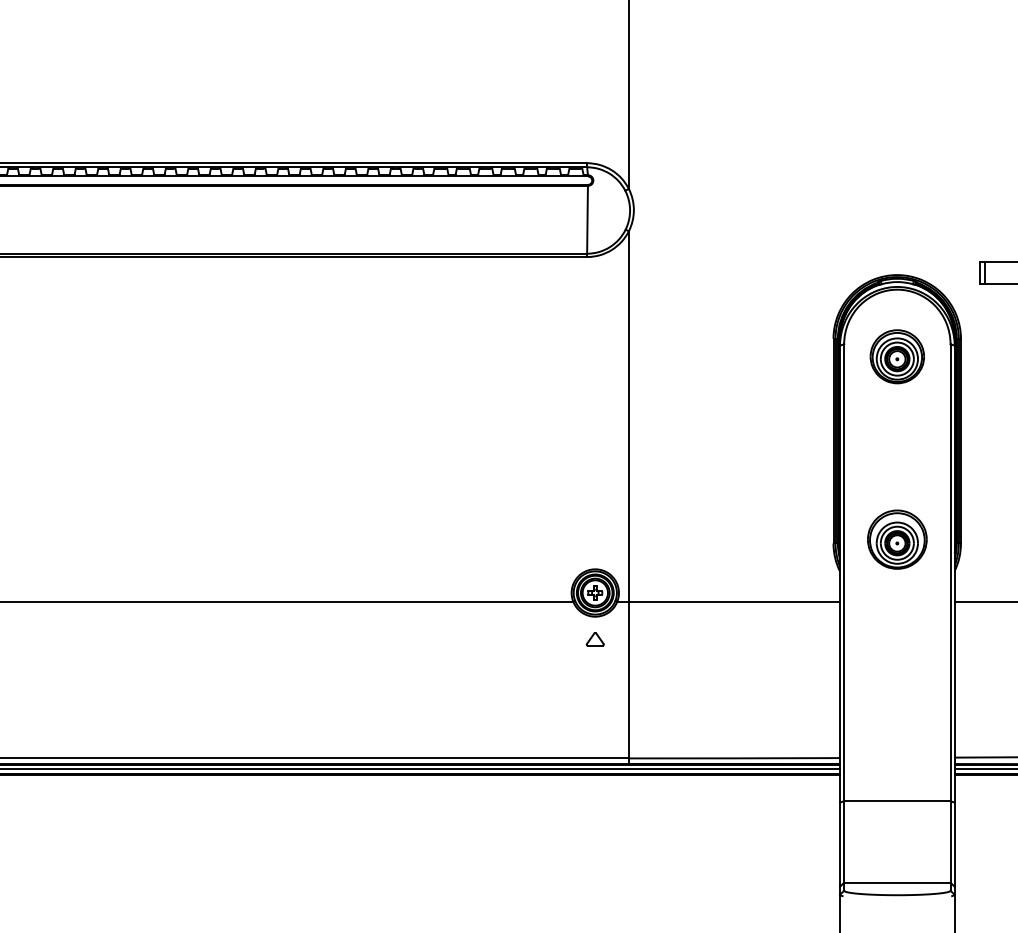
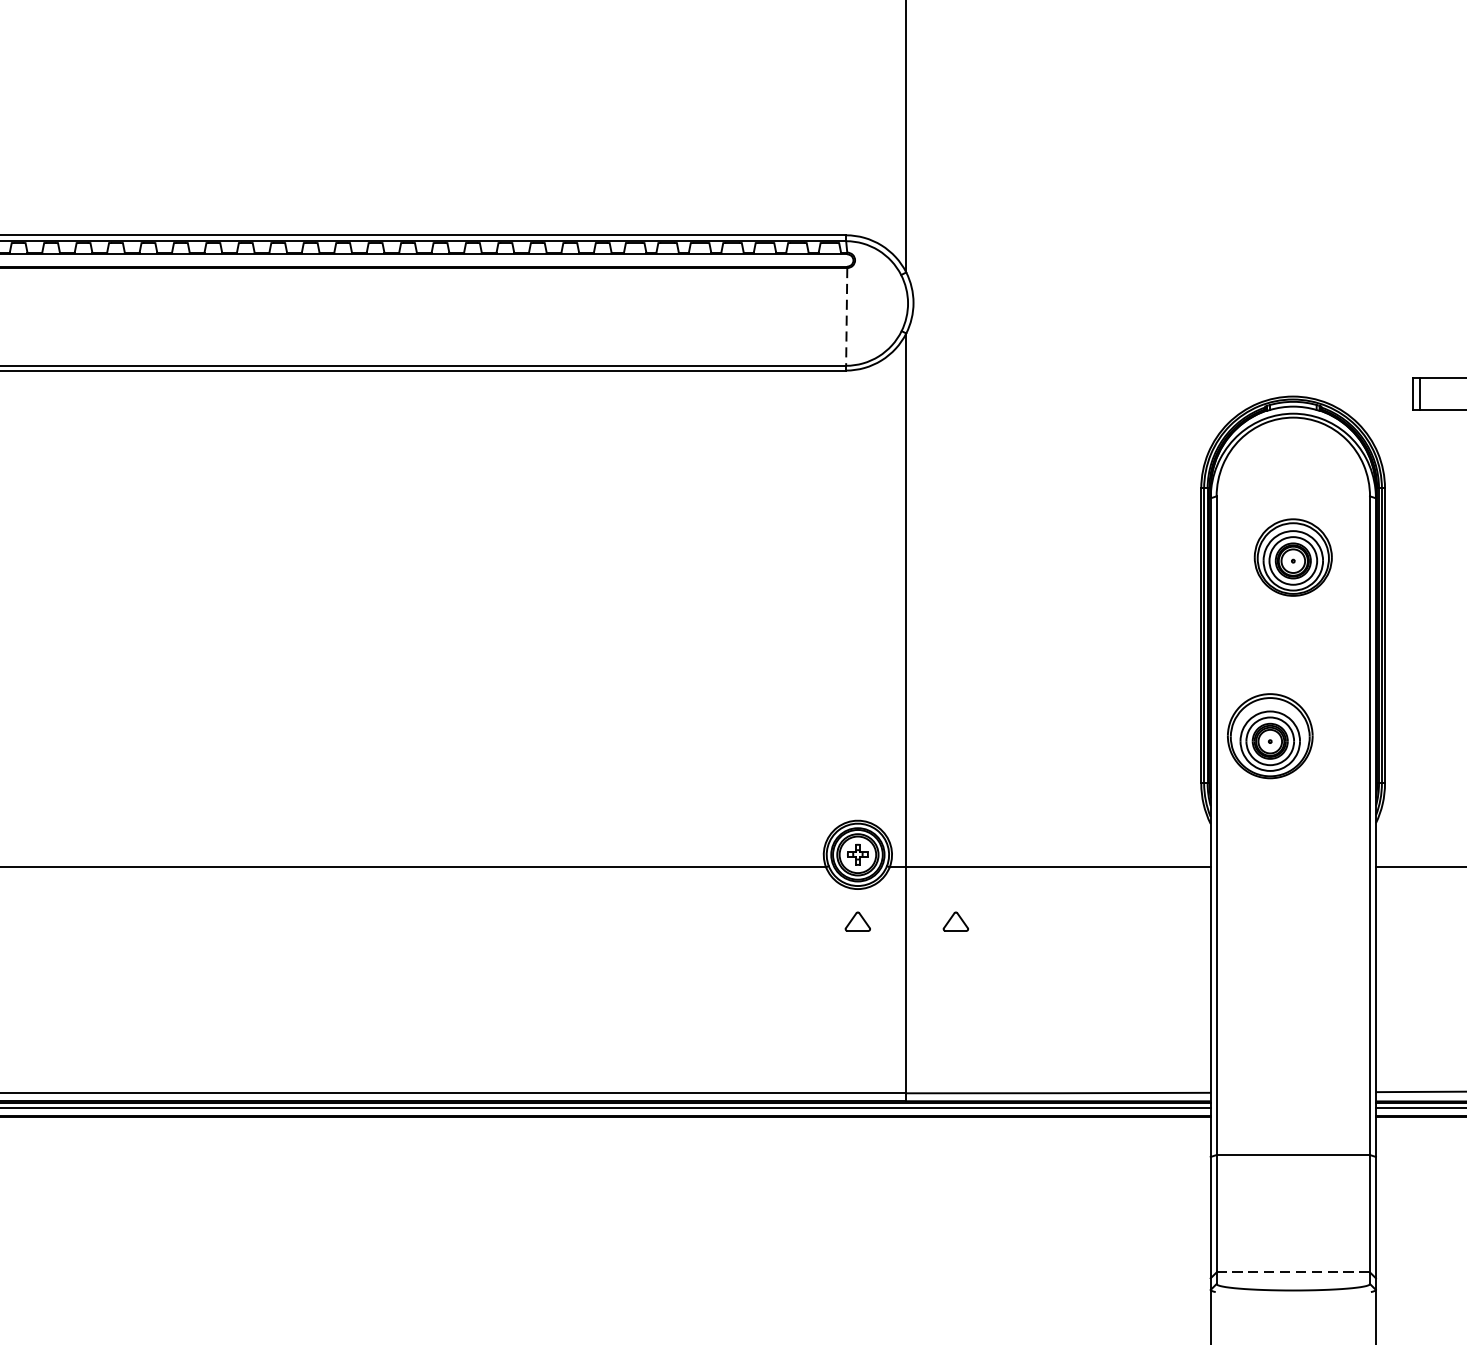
line: (587, 219) -> (846, 316), solid -> dashed
part: (896, 356) -> (1292, 557), moved
part: (897, 539) -> (1270, 735), moved
part: (662, 639) -> (954, 921), added
line: (897, 882) -> (1293, 1272), solid -> dashed

